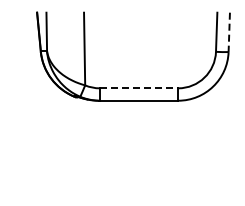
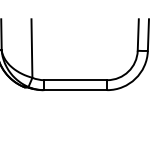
line: (229, 32) -> (148, 35), dashed -> solid
line: (139, 88) -> (76, 80), dashed -> solid

